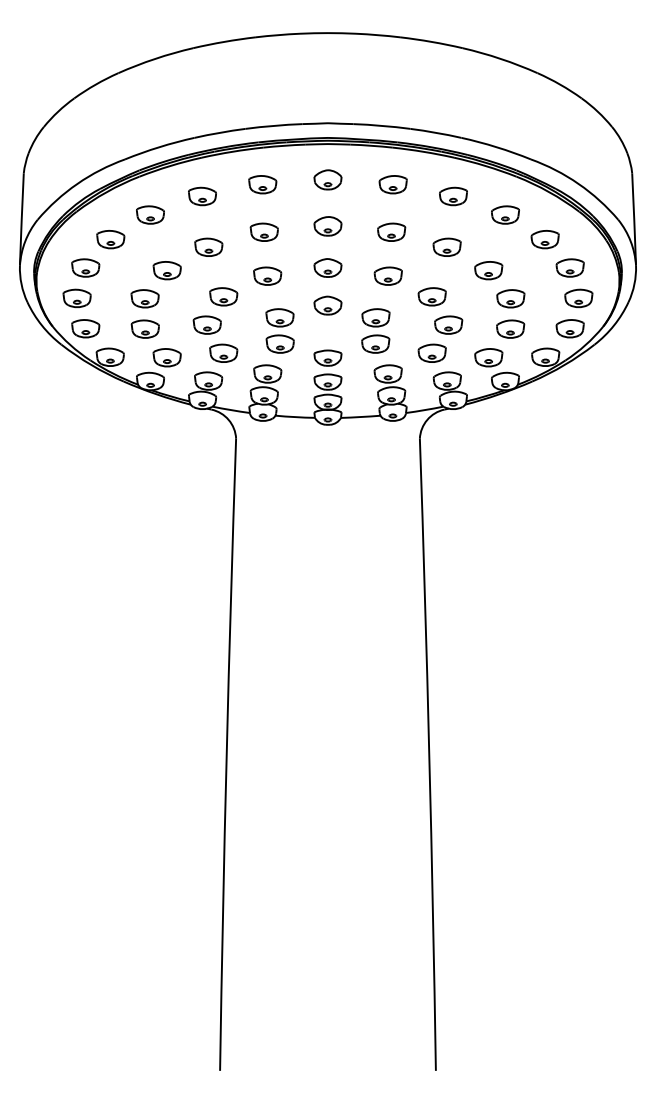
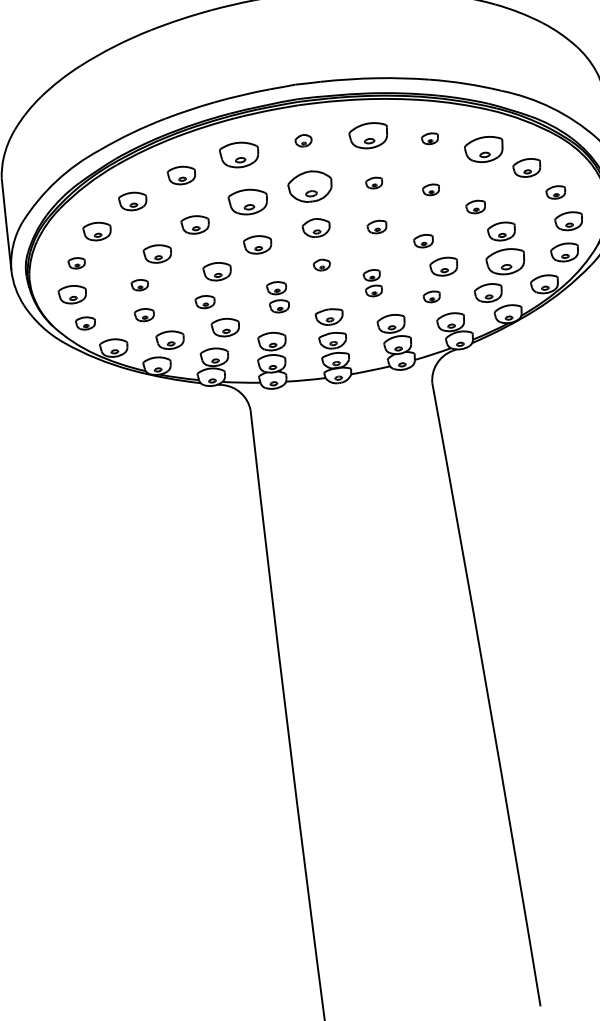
part: (327, 179) -> (303, 140), size x0.6
part: (262, 184) -> (239, 154), size x1.4
part: (392, 184) -> (368, 135), size x1.4
part: (453, 196) -> (430, 138), size x0.6
part: (505, 214) -> (484, 149), size x1.4
part: (327, 226) -> (309, 186), size x1.6
part: (263, 231) -> (247, 201), size x1.4
part: (391, 231) -> (374, 182), size x0.6
part: (446, 246) -> (430, 189), size x0.6
part: (85, 267) -> (76, 262), size x0.6
part: (569, 267) -> (555, 192), size x0.7
part: (488, 270) -> (475, 206), size x0.7
part: (387, 275) -> (376, 226), size x0.7
part: (431, 296) -> (423, 240), size x0.7
part: (144, 298) -> (139, 284), size x0.6
part: (327, 305) -> (321, 265), size x0.6
part: (206, 324) -> (204, 301), size x0.7
part: (85, 328) -> (85, 323), size x0.7
part: (144, 328) -> (143, 314), size x0.7
part: (510, 328) -> (505, 261), size x1.4
part: (279, 330) -> (277, 296), size x0.7
part: (375, 330) -> (372, 282), size x0.6
part: (431, 352) -> (431, 296), size x0.6

